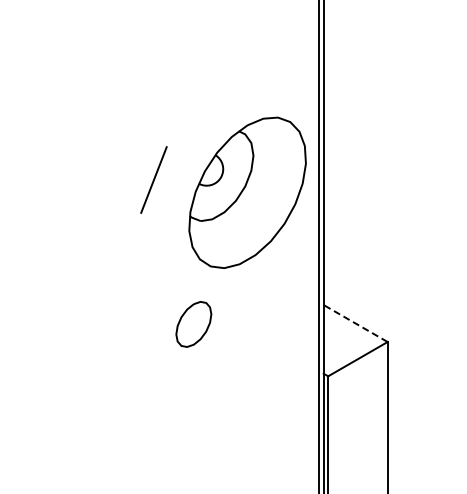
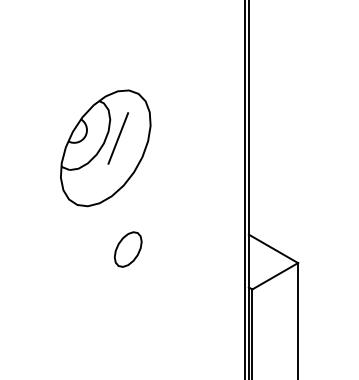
part: (247, 192) -> (105, 148), moved
line: (355, 323) -> (273, 248), dashed -> solid
part: (193, 324) -> (127, 249), moved

